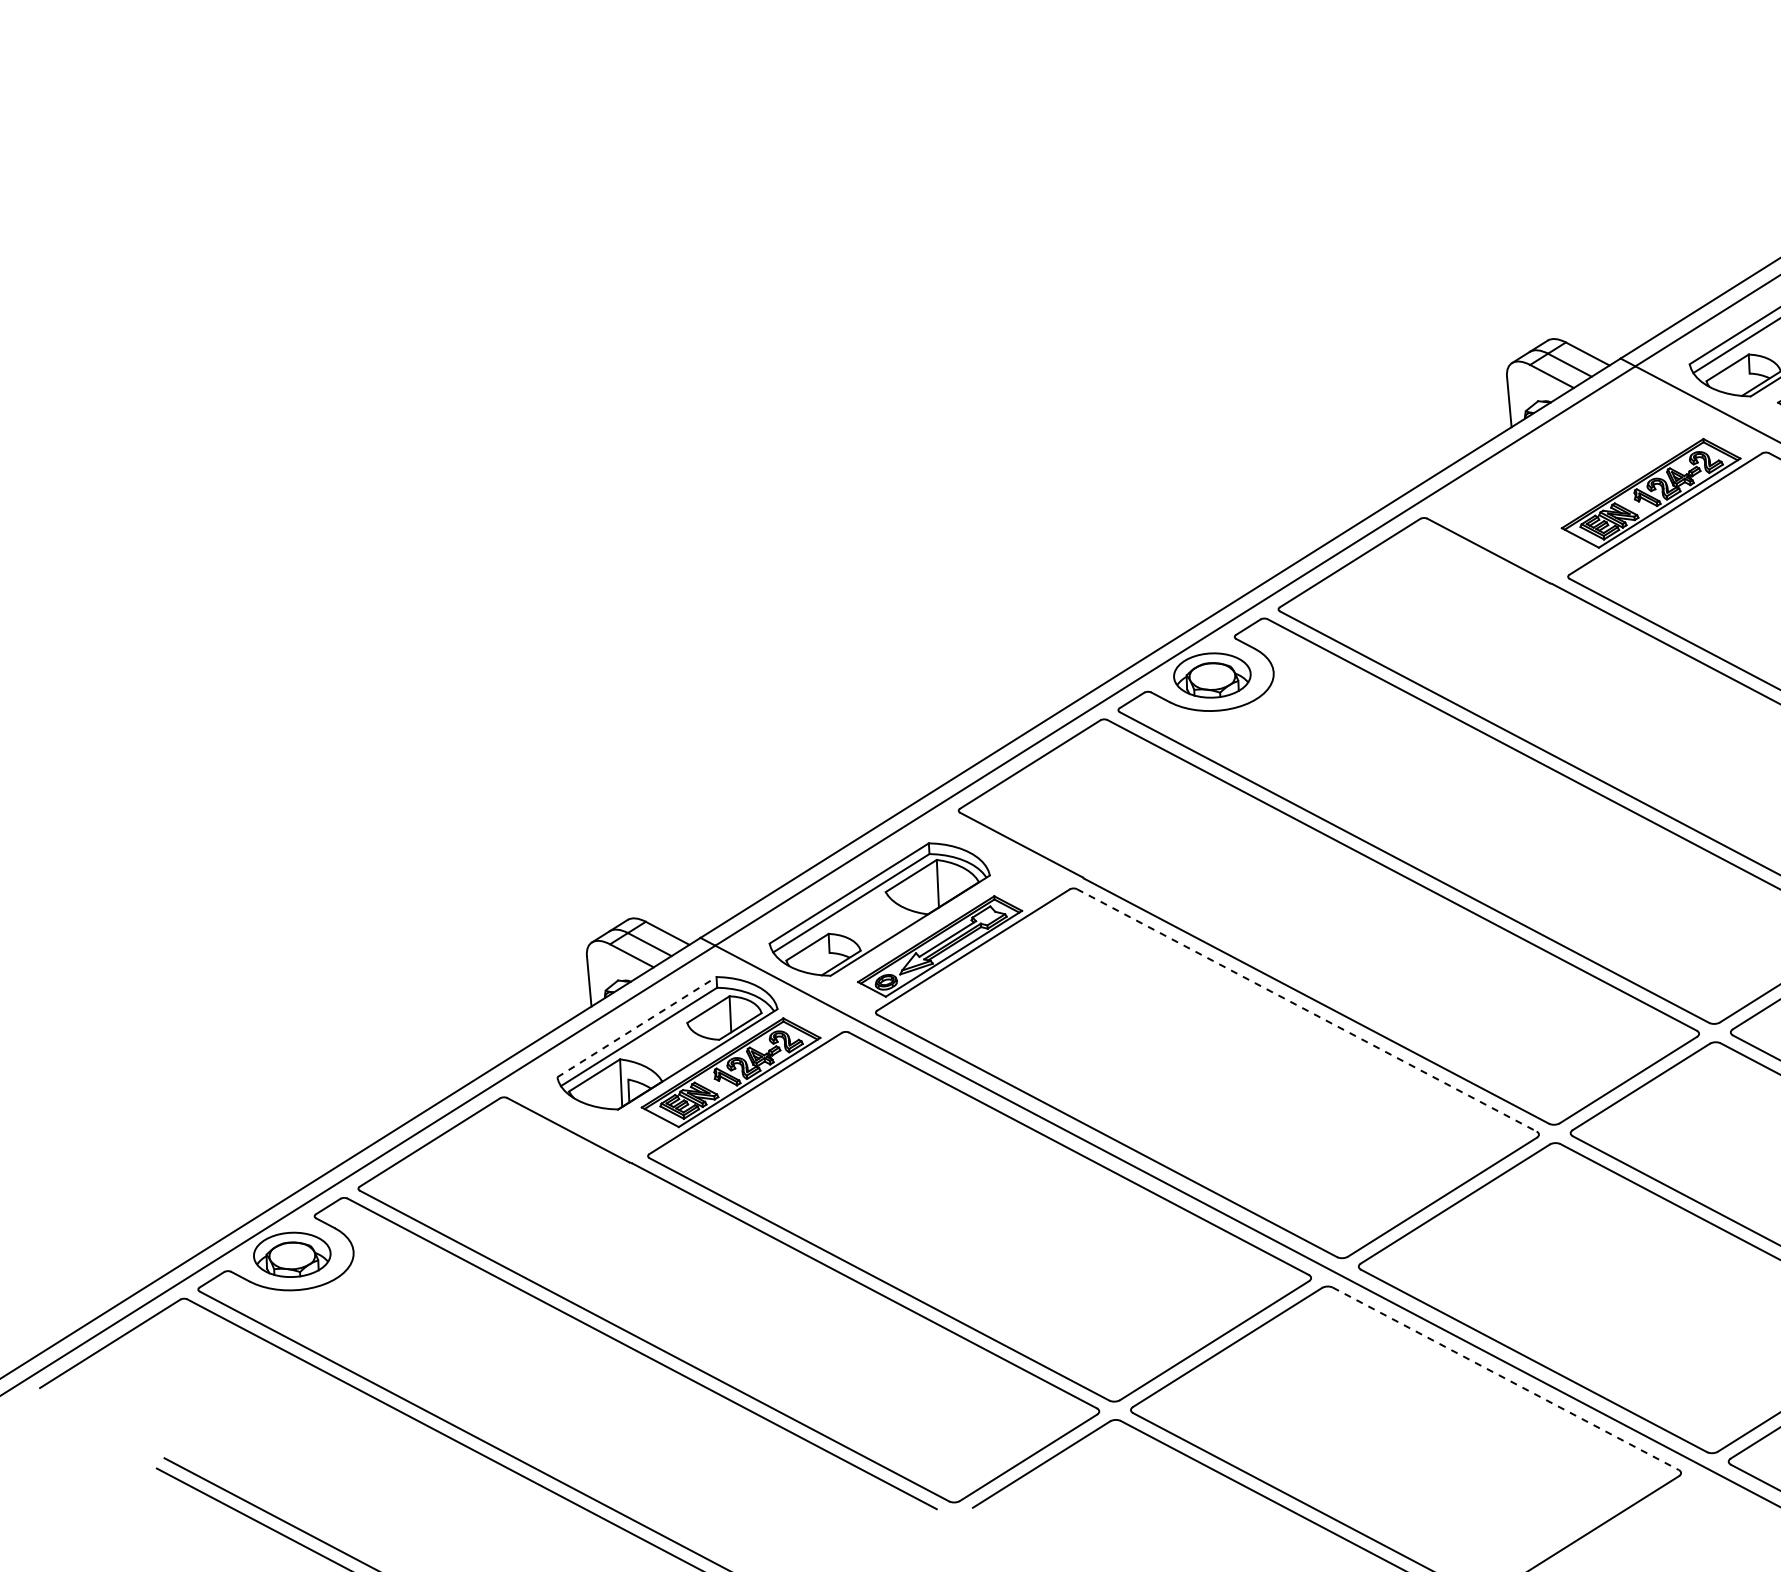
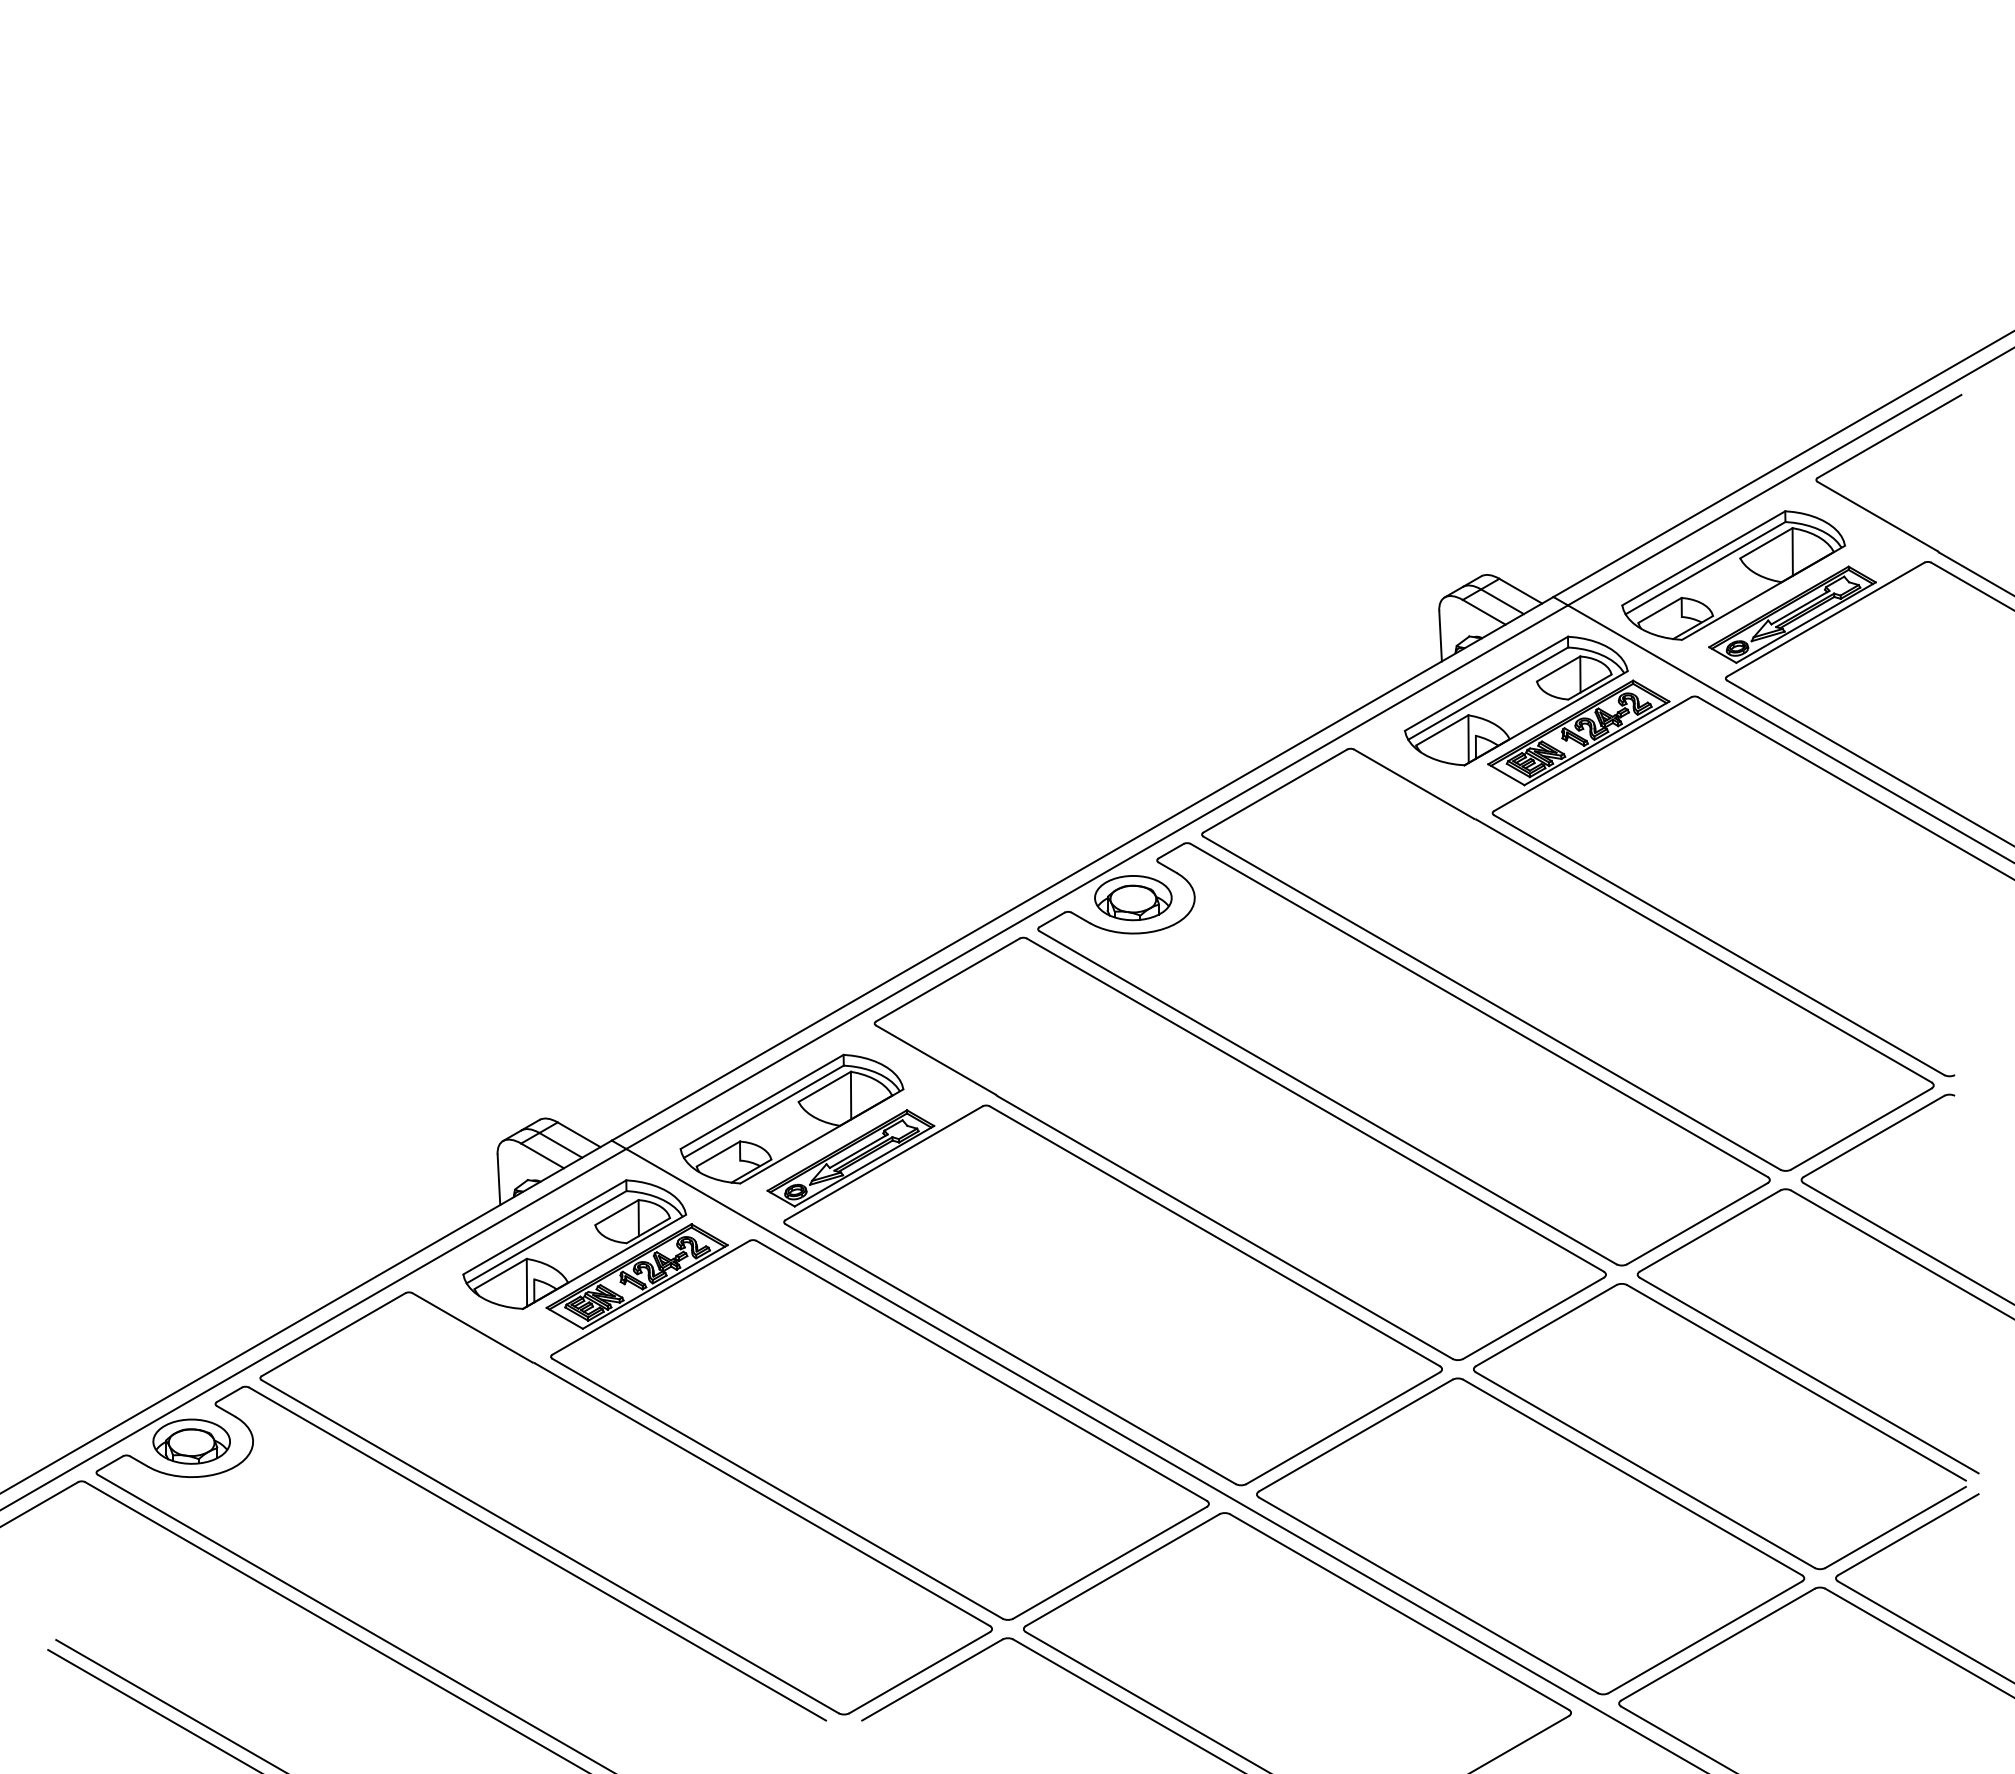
part: (1587, 463) -> (1516, 700), added
line: (1306, 1010) -> (1214, 1236), dashed -> solid
line: (637, 1027) -> (545, 1227), dashed -> solid
line: (1505, 1379) -> (1399, 1612), dashed -> solid

